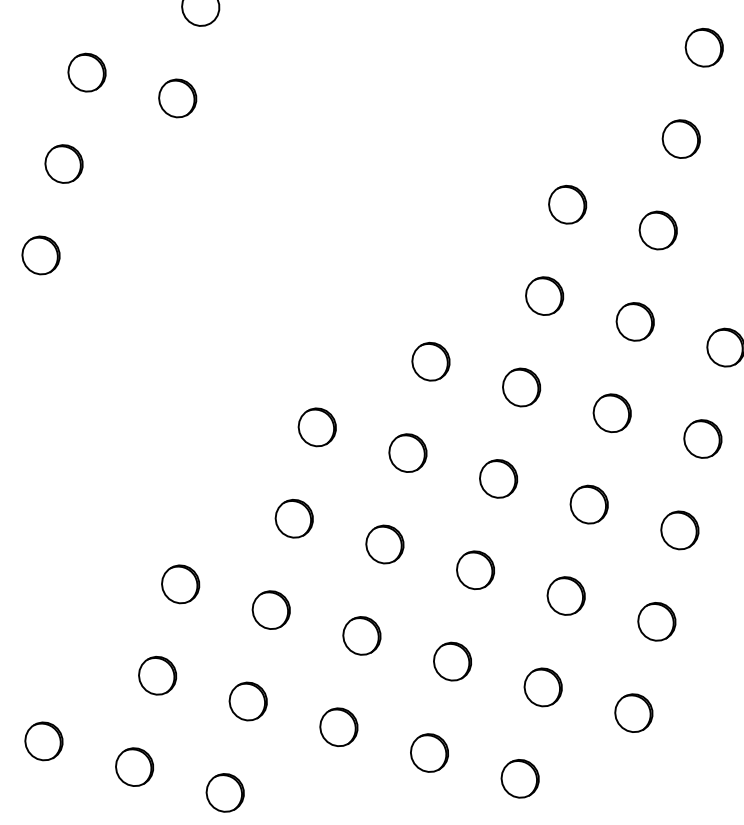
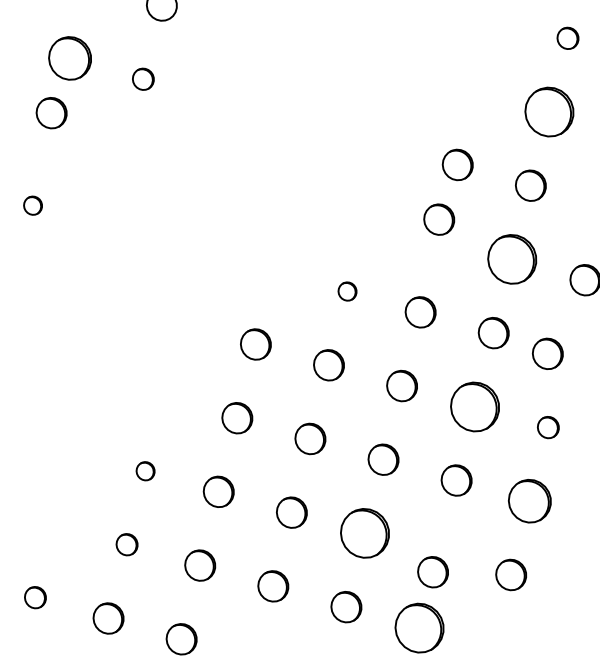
part: (703, 47) -> (567, 38), size x0.7
part: (87, 72) -> (70, 58), size x1.4
part: (177, 98) -> (143, 79), size x0.7
part: (681, 138) -> (549, 111), size x1.6
part: (63, 164) -> (51, 113), moved
part: (40, 255) -> (32, 205), size x0.6
part: (544, 295) -> (439, 219), moved
part: (635, 321) -> (512, 259), size x1.6
part: (430, 361) -> (347, 291), size x0.6
part: (702, 438) -> (547, 353), moved
part: (589, 504) -> (475, 406), size x1.6
part: (680, 530) -> (548, 427), size x0.7
part: (180, 584) -> (145, 471), size x0.6
part: (656, 622) -> (529, 501), size x1.4
part: (451, 661) -> (364, 533), size x1.6
part: (156, 675) -> (126, 544), size x0.7
part: (542, 687) -> (432, 572), moved
part: (44, 741) -> (35, 597), size x0.7
part: (520, 778) -> (419, 627), size x1.6

